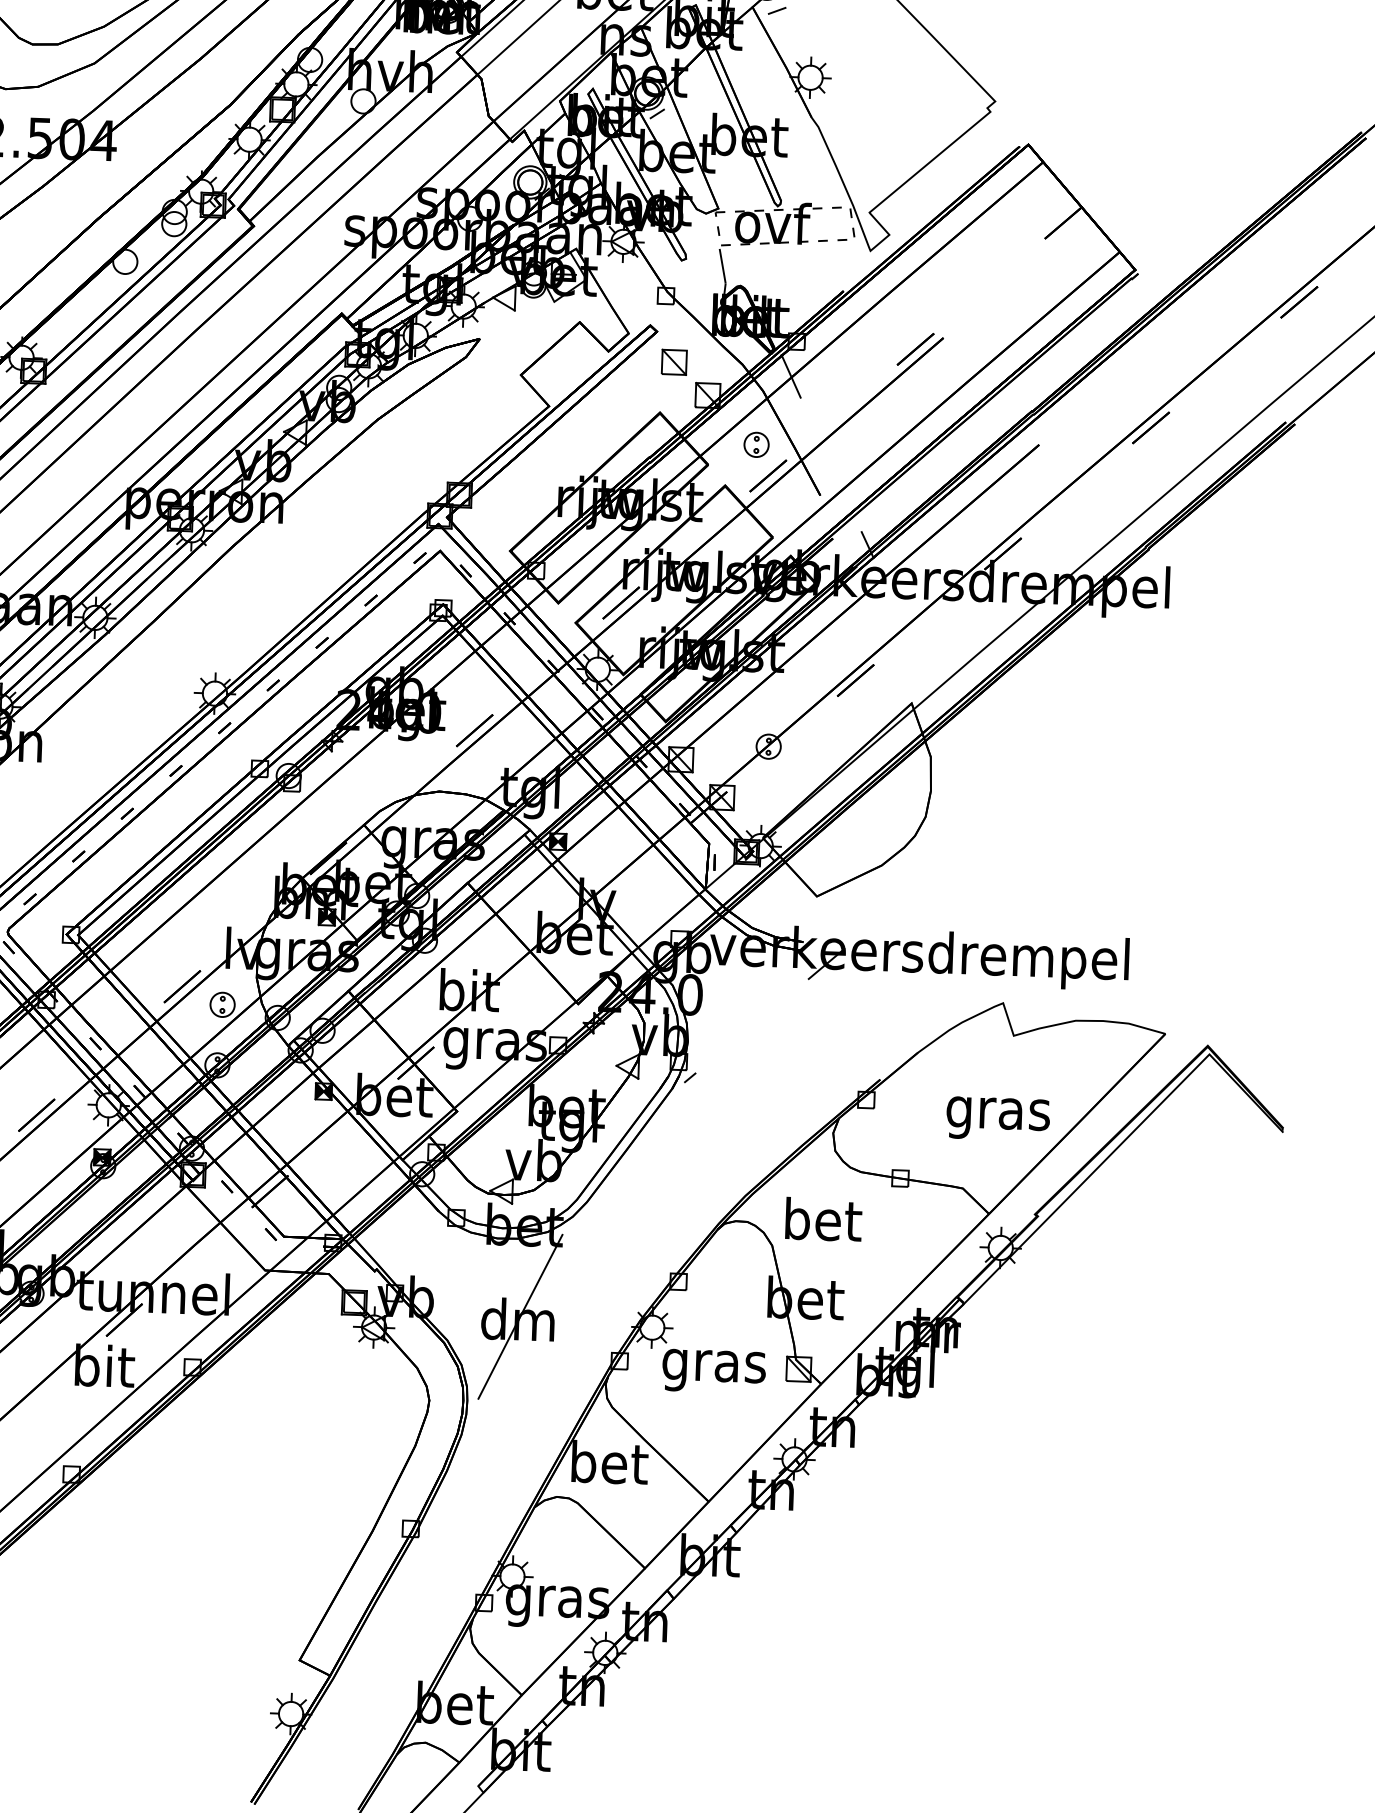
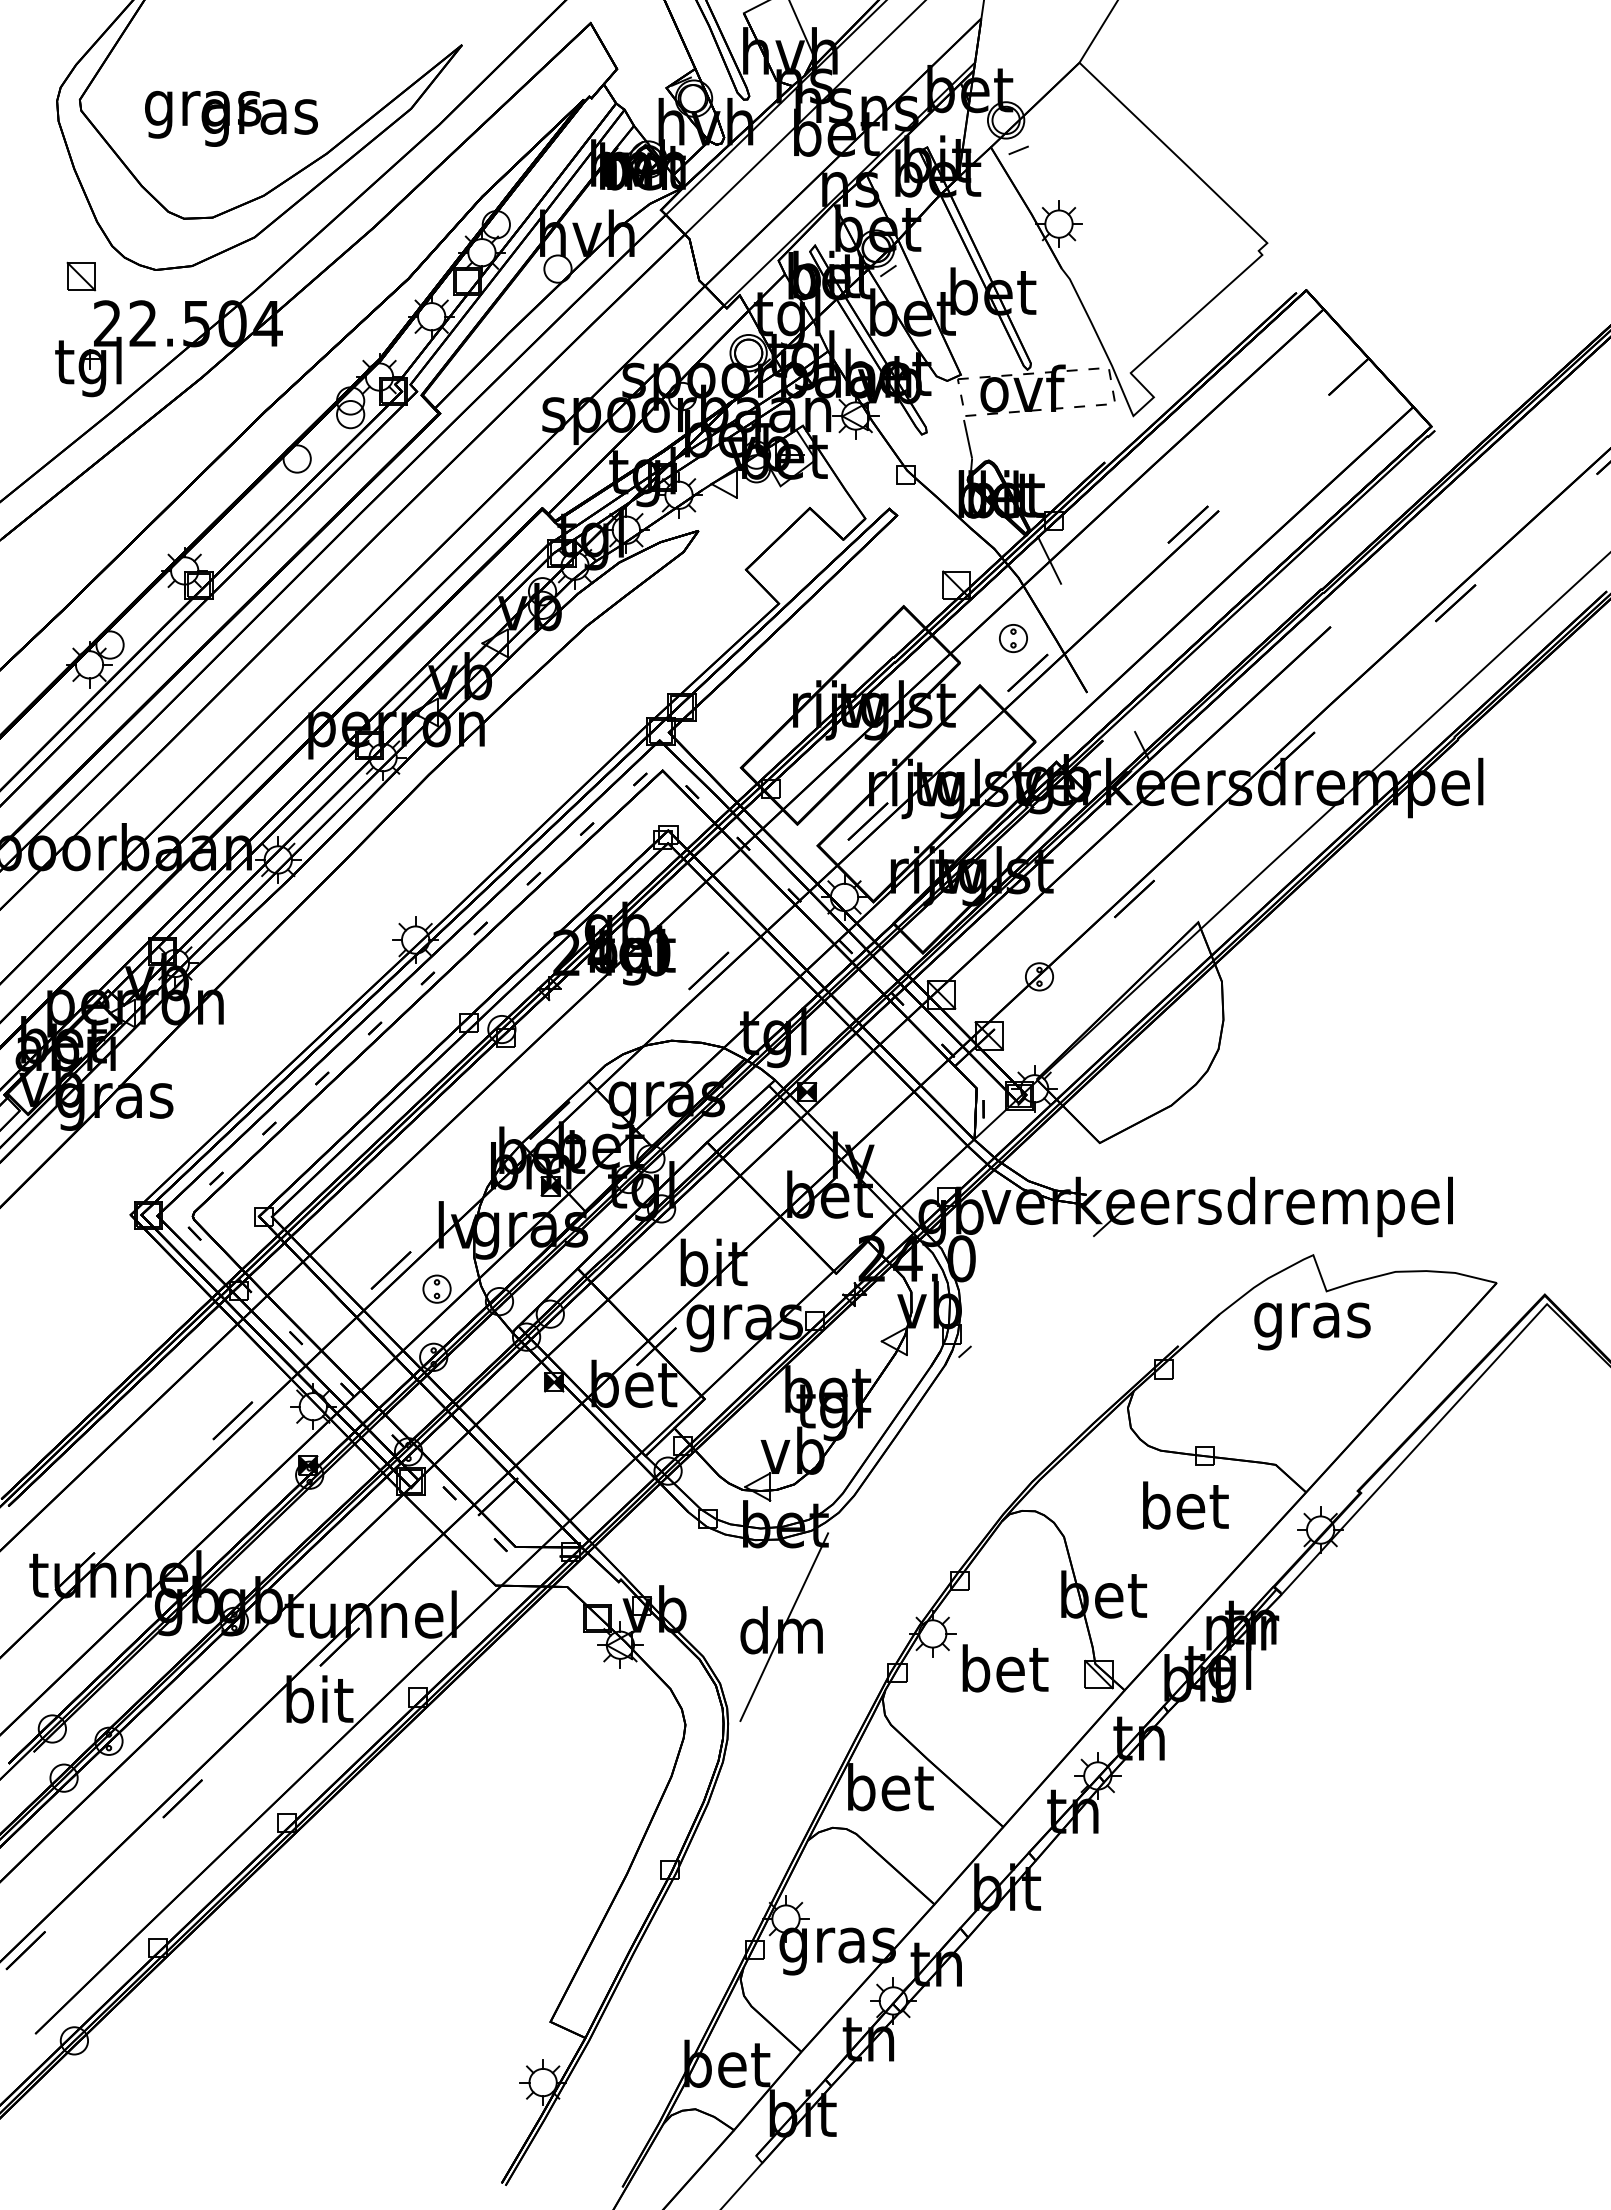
part: (674, 361) -> (917, 548), removed
text: (998, 1119) -> (1312, 1326), moved
text: (823, 1219) -> (1185, 1505), moved
text: (713, 1366) -> (1003, 1674), gras -> bet

